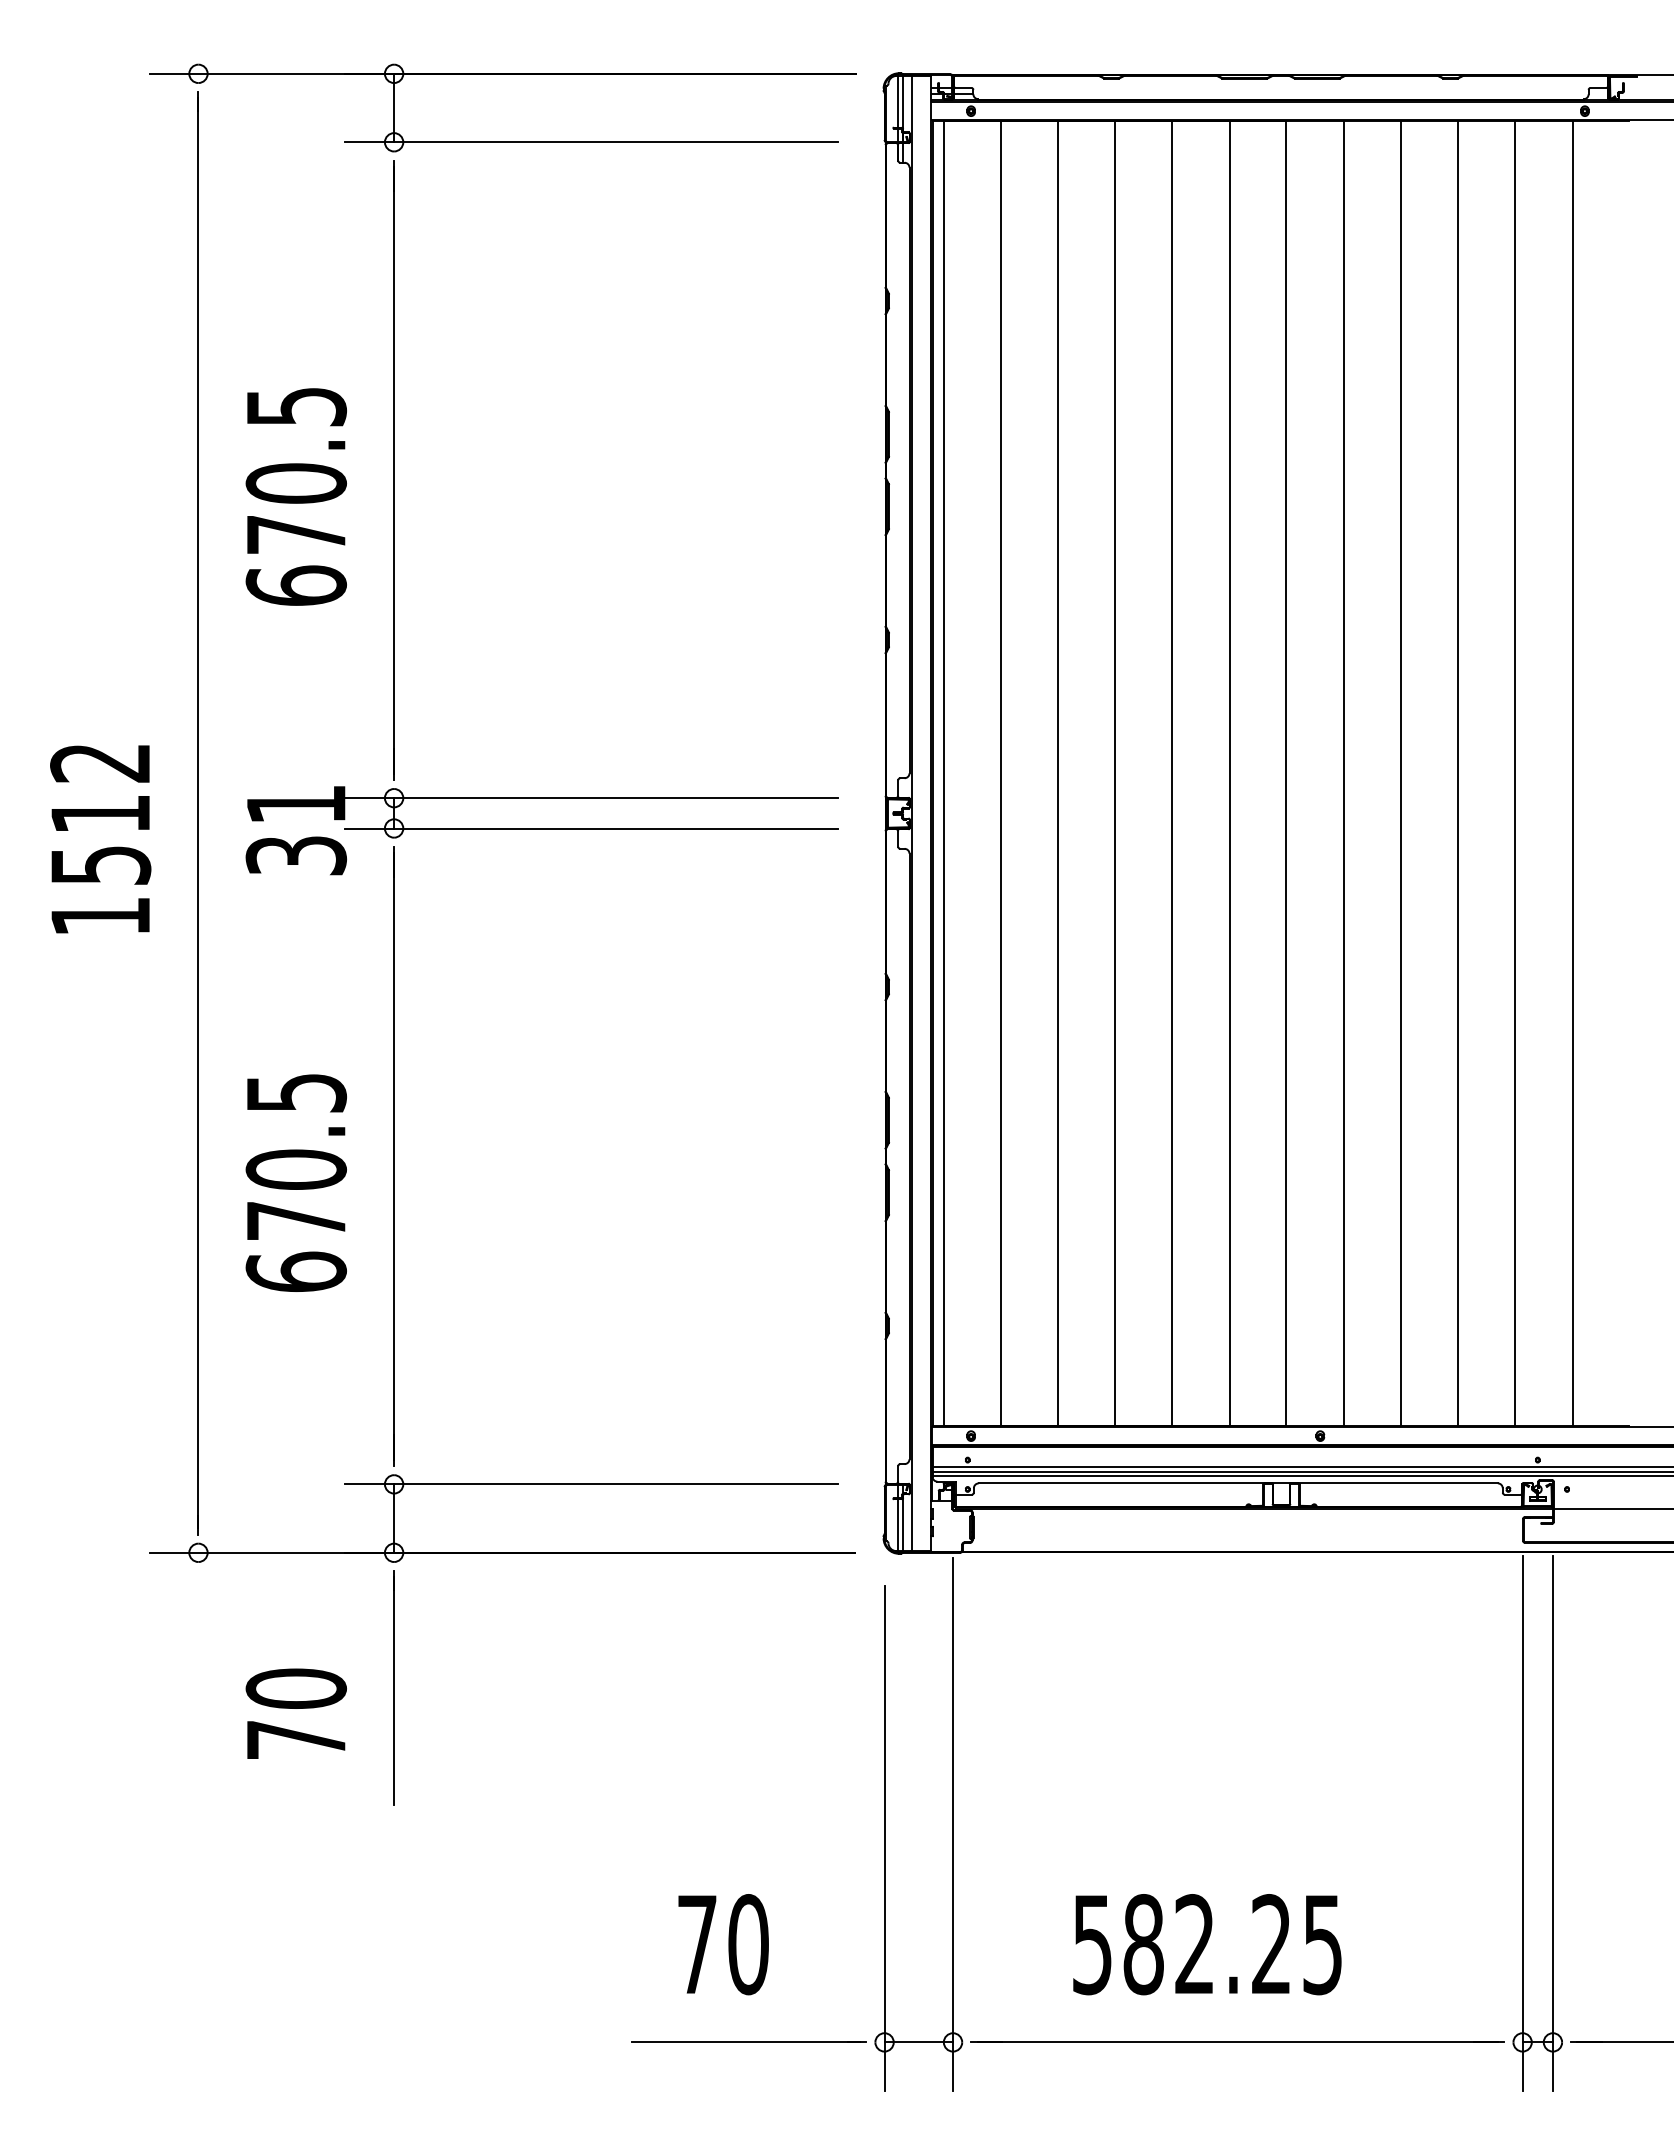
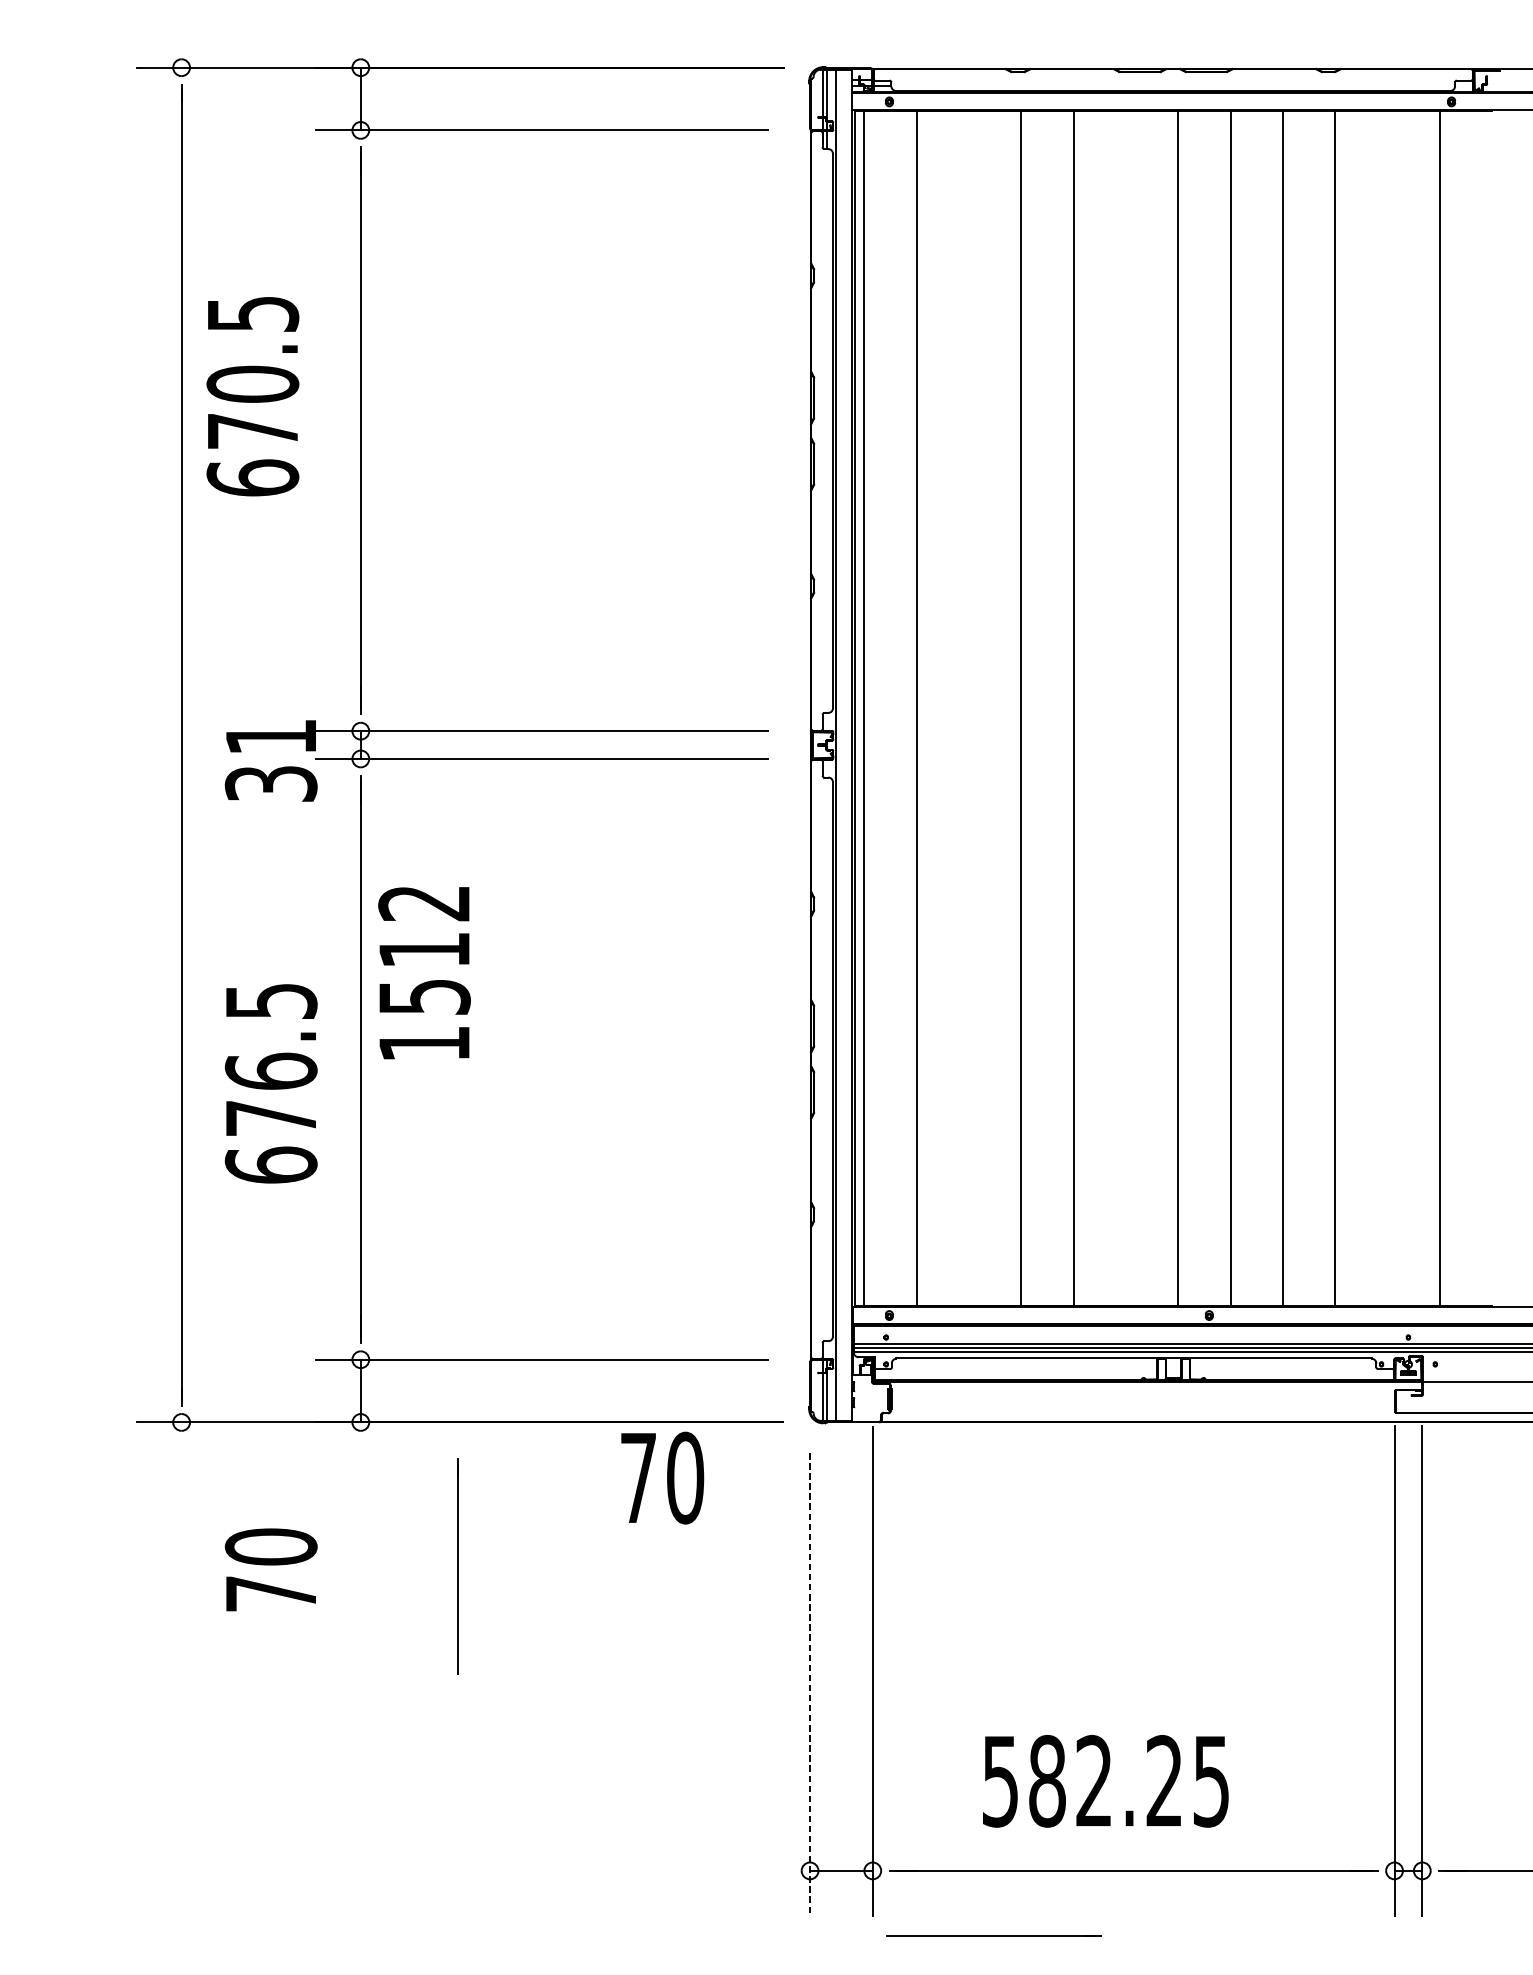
text: (295, 496) -> (252, 396), moved
line: (1058, 773) -> (969, 708), removed
line: (1229, 773) -> (1126, 708), removed
line: (1515, 773) -> (1388, 708), removed
text: (100, 839) -> (424, 973), moved
text: (295, 1169) -> (270, 1071), 670.5 -> 676.5
line: (393, 1687) -> (457, 1565), moved
line: (884, 1838) -> (810, 1684), solid -> dashed
text: (723, 1944) -> (662, 1478), moved
line: (748, 2041) -> (993, 1935), moved

